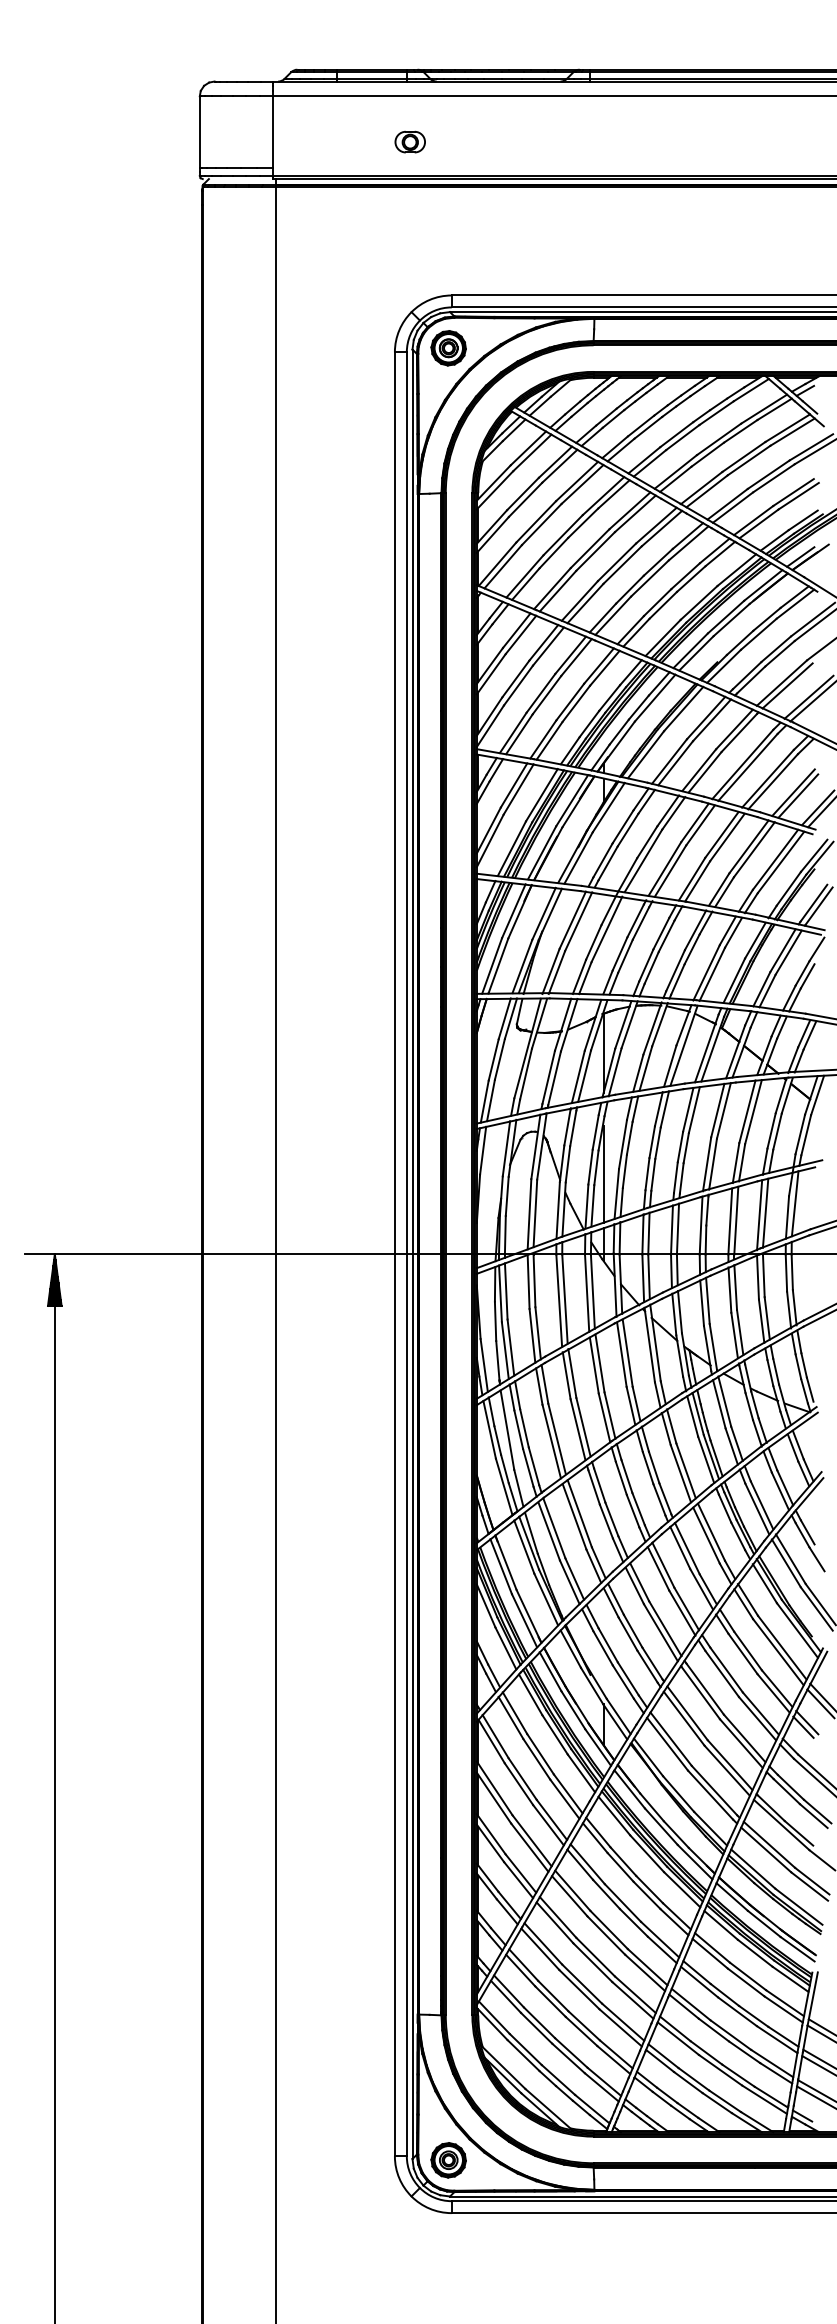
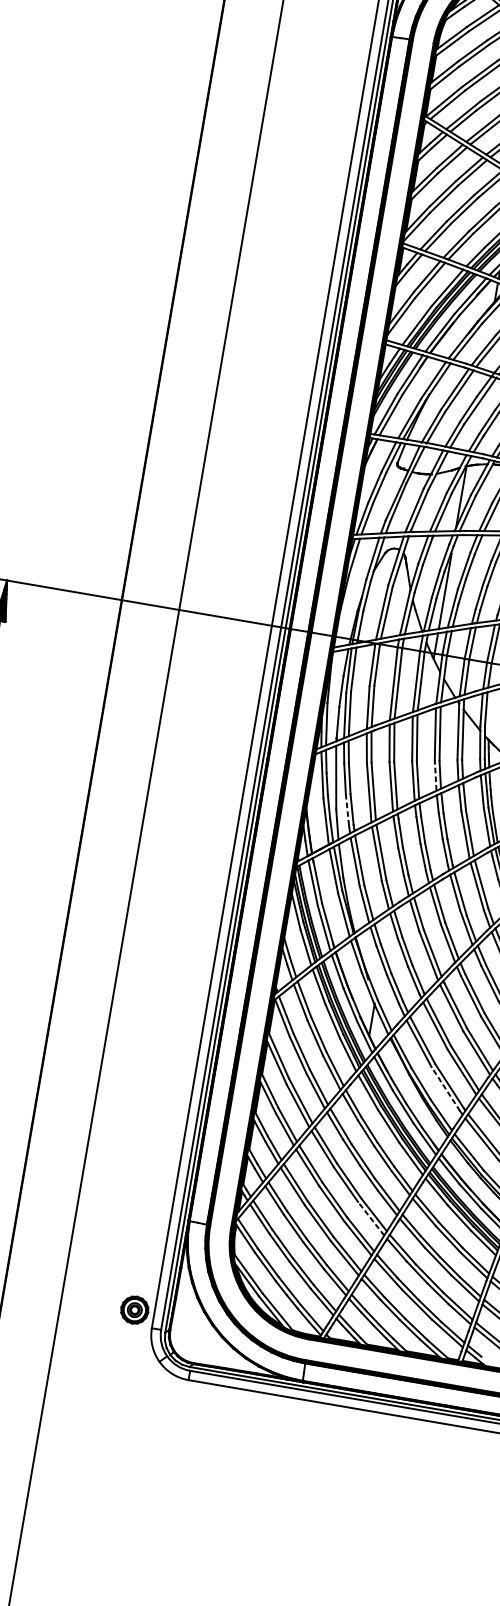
line: (630, 1405) -> (435, 774), solid -> dashed
line: (528, 1467) -> (347, 809), solid -> dashed
line: (710, 1794) -> (445, 1088), solid -> dashed
line: (645, 1972) -> (371, 1218), solid -> dashed
part: (448, 2160) -> (134, 1310), moved

